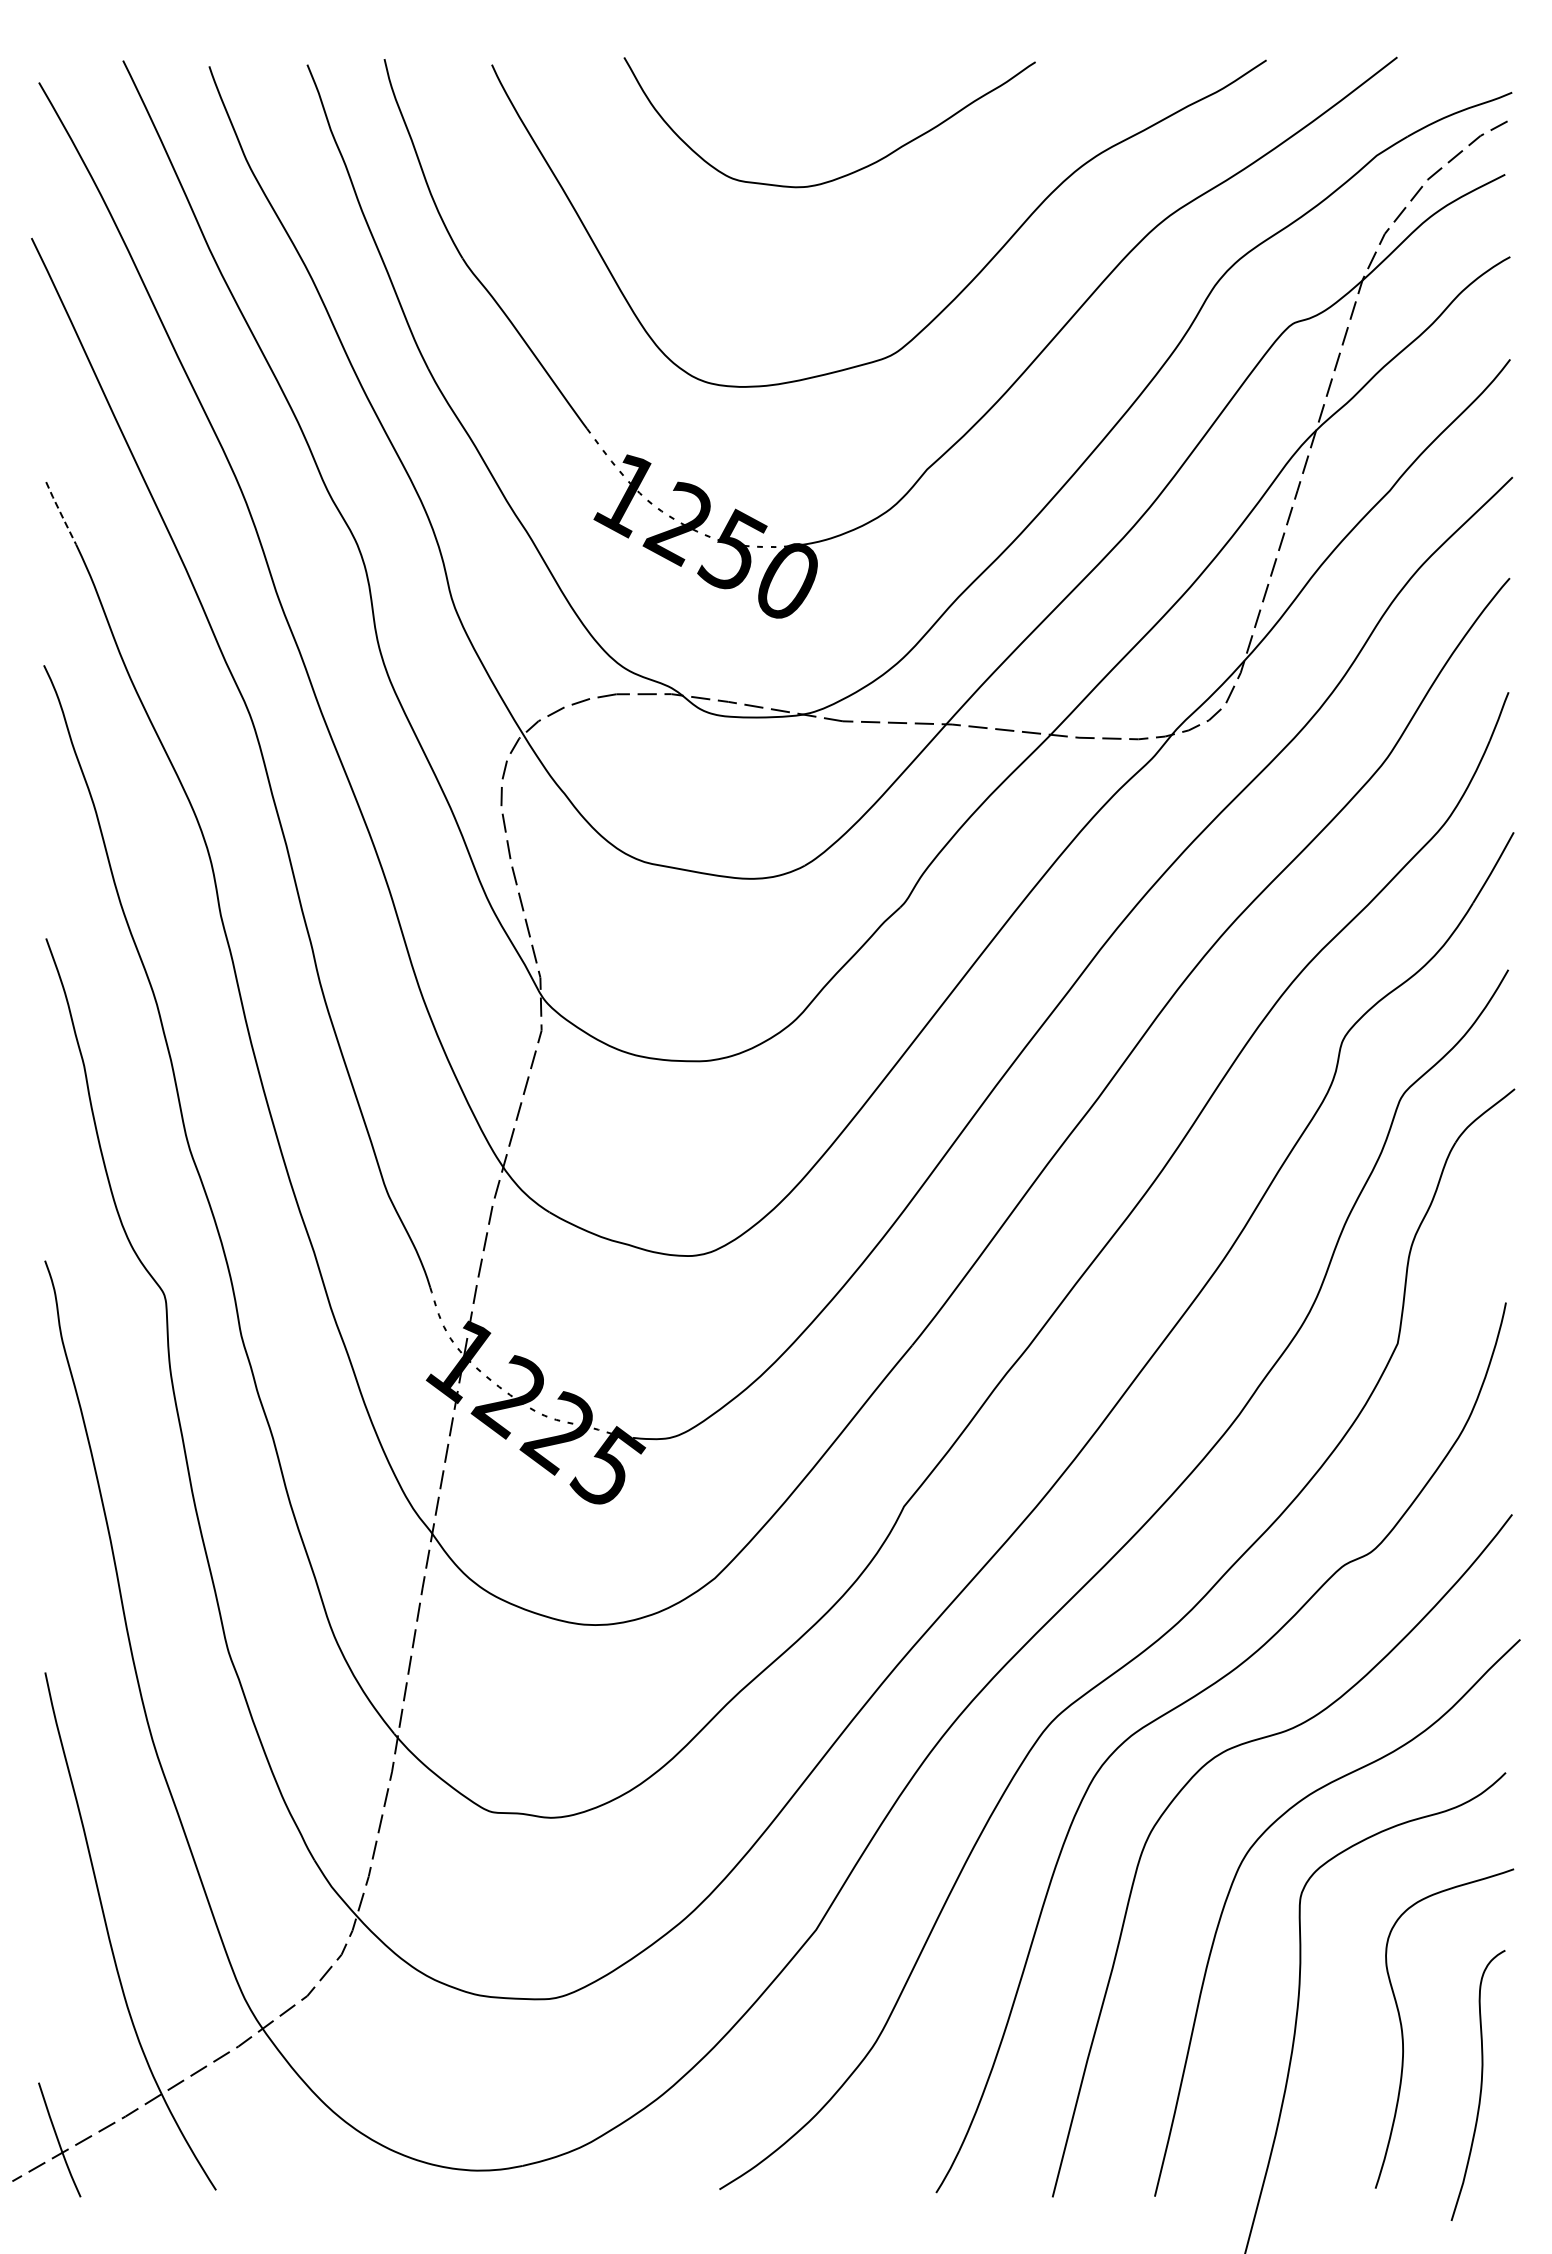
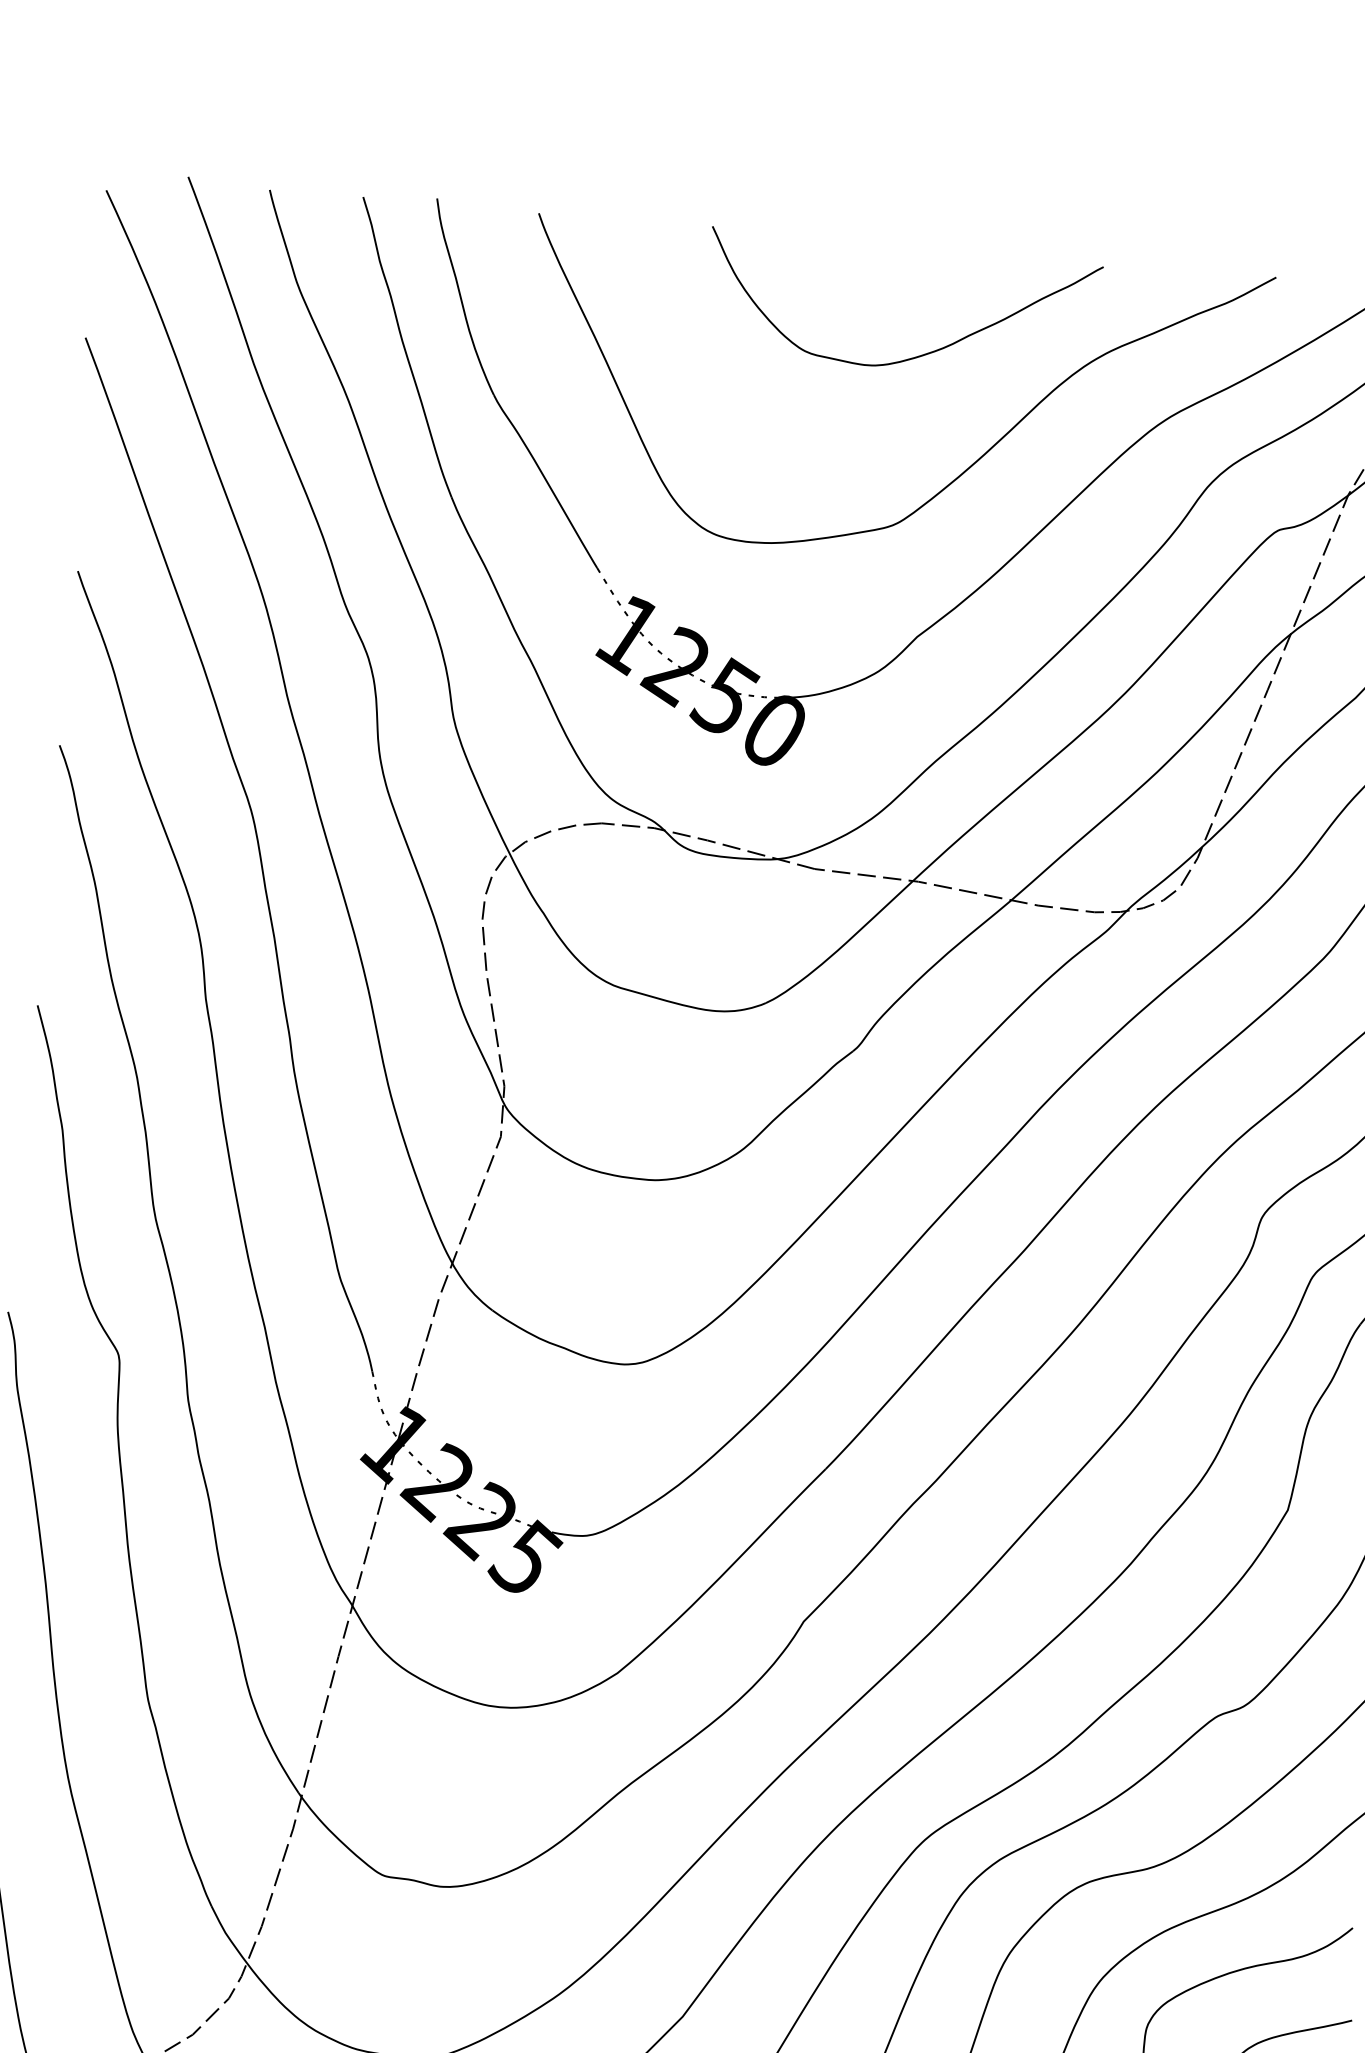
curve: (850, 172) -> (917, 355), moved
line: (60, 513) -> (88, 602), dashed -> solid

